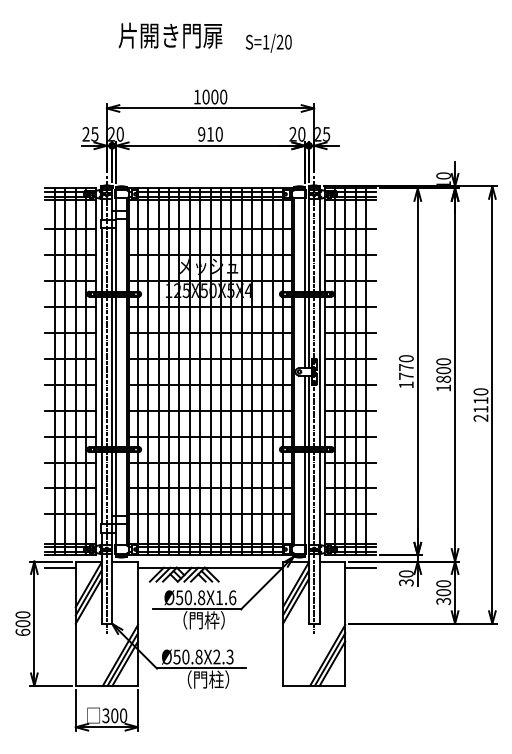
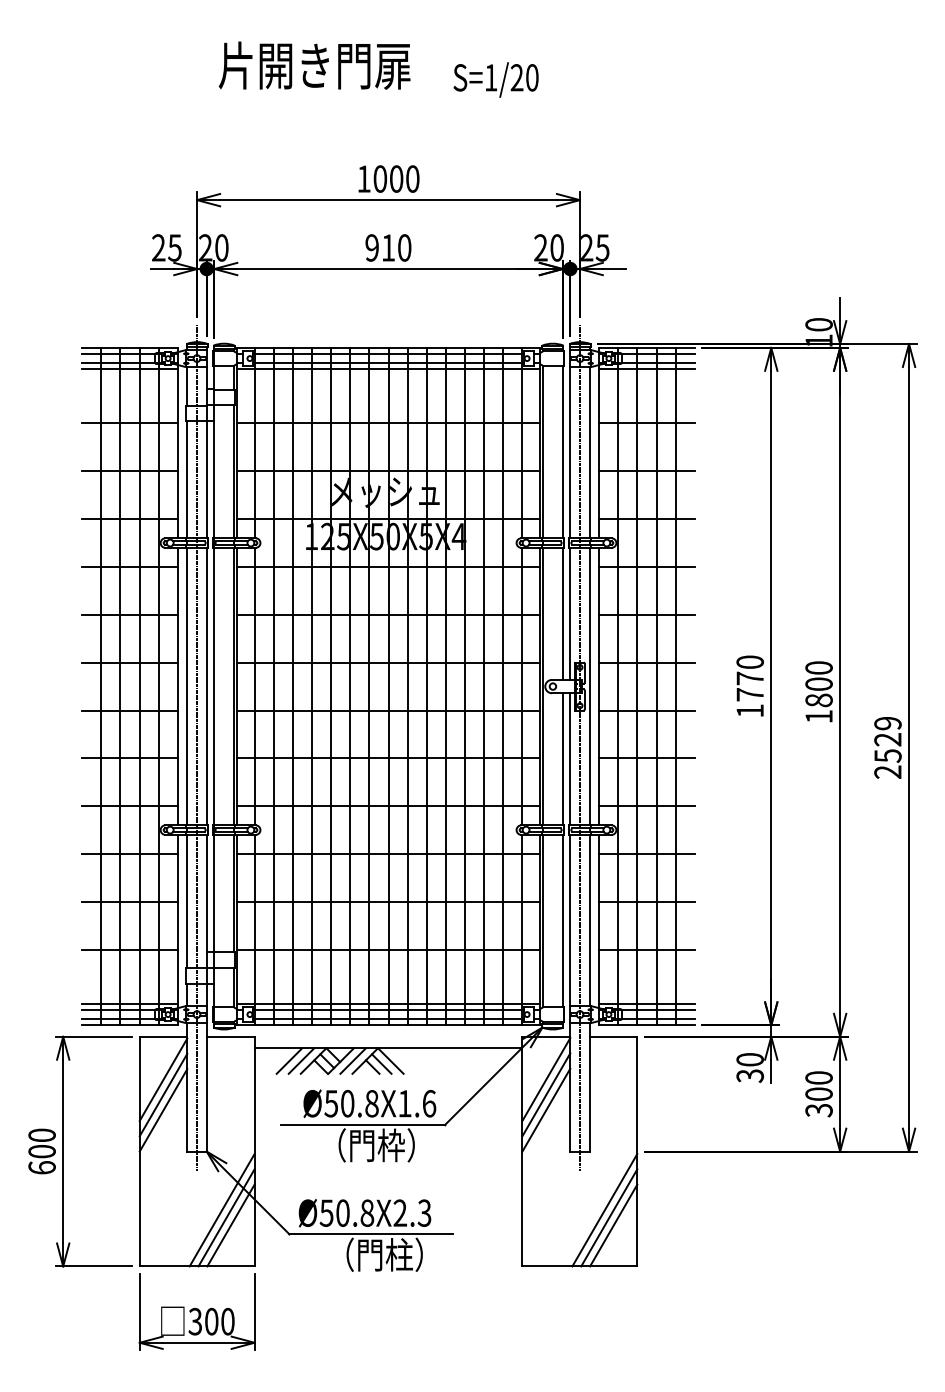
text: (480, 400) -> (887, 739), 2110 -> 2529
line: (59, 567) -> (109, 1047), removed
line: (360, 567) -> (665, 1047), removed

